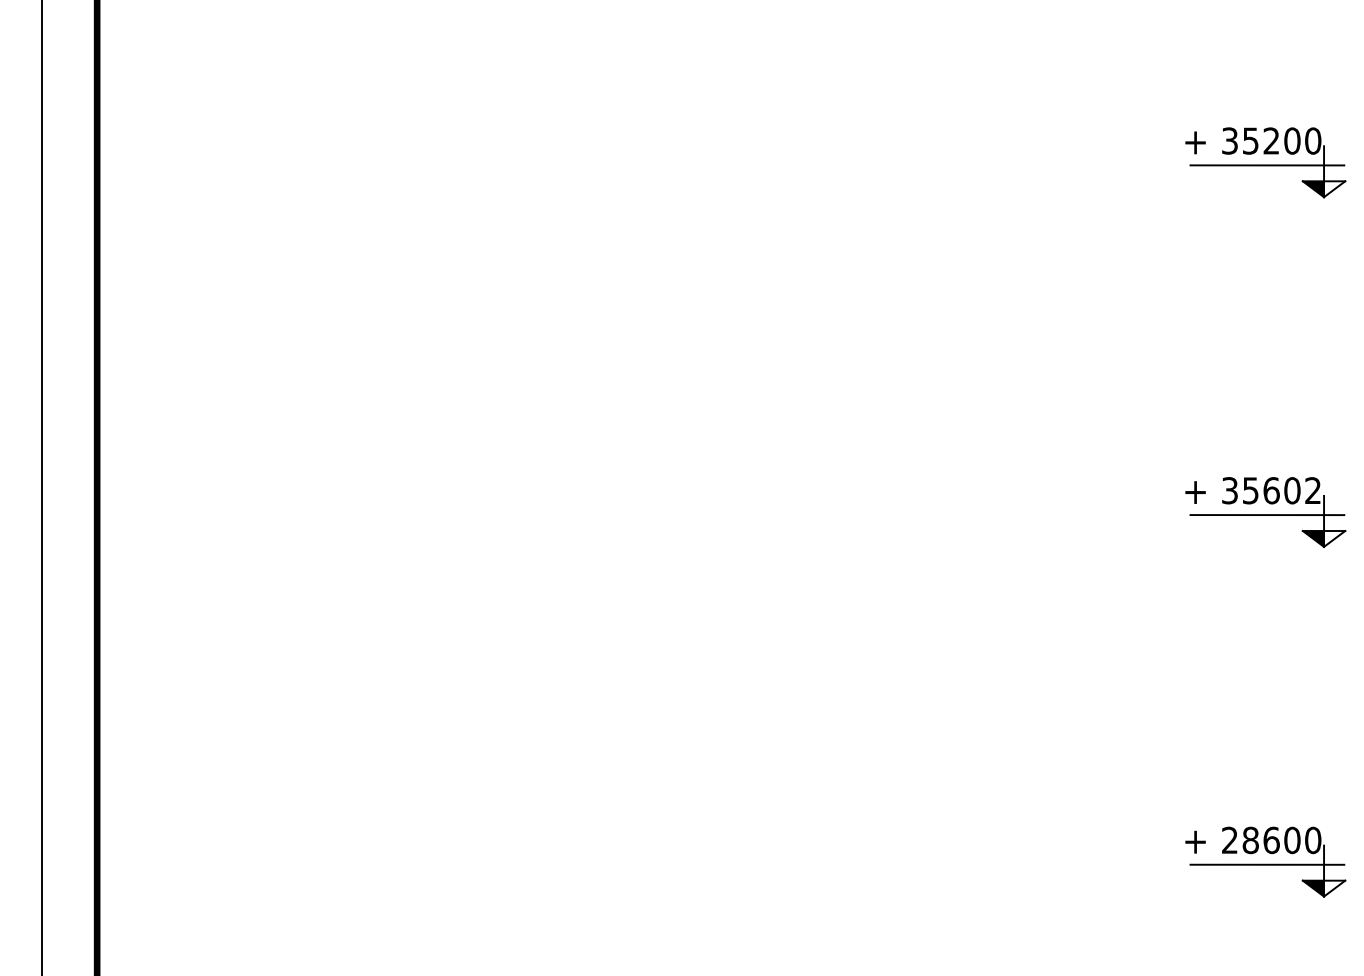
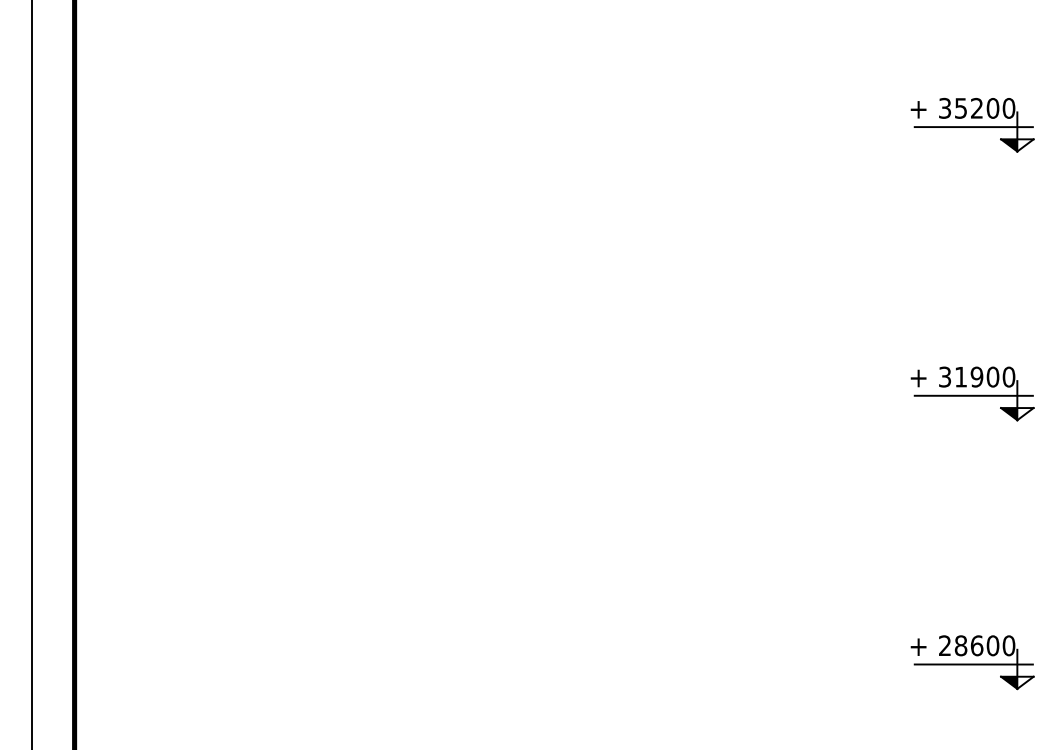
text: (1282, 489) -> (985, 376), 35602 -> 31900

